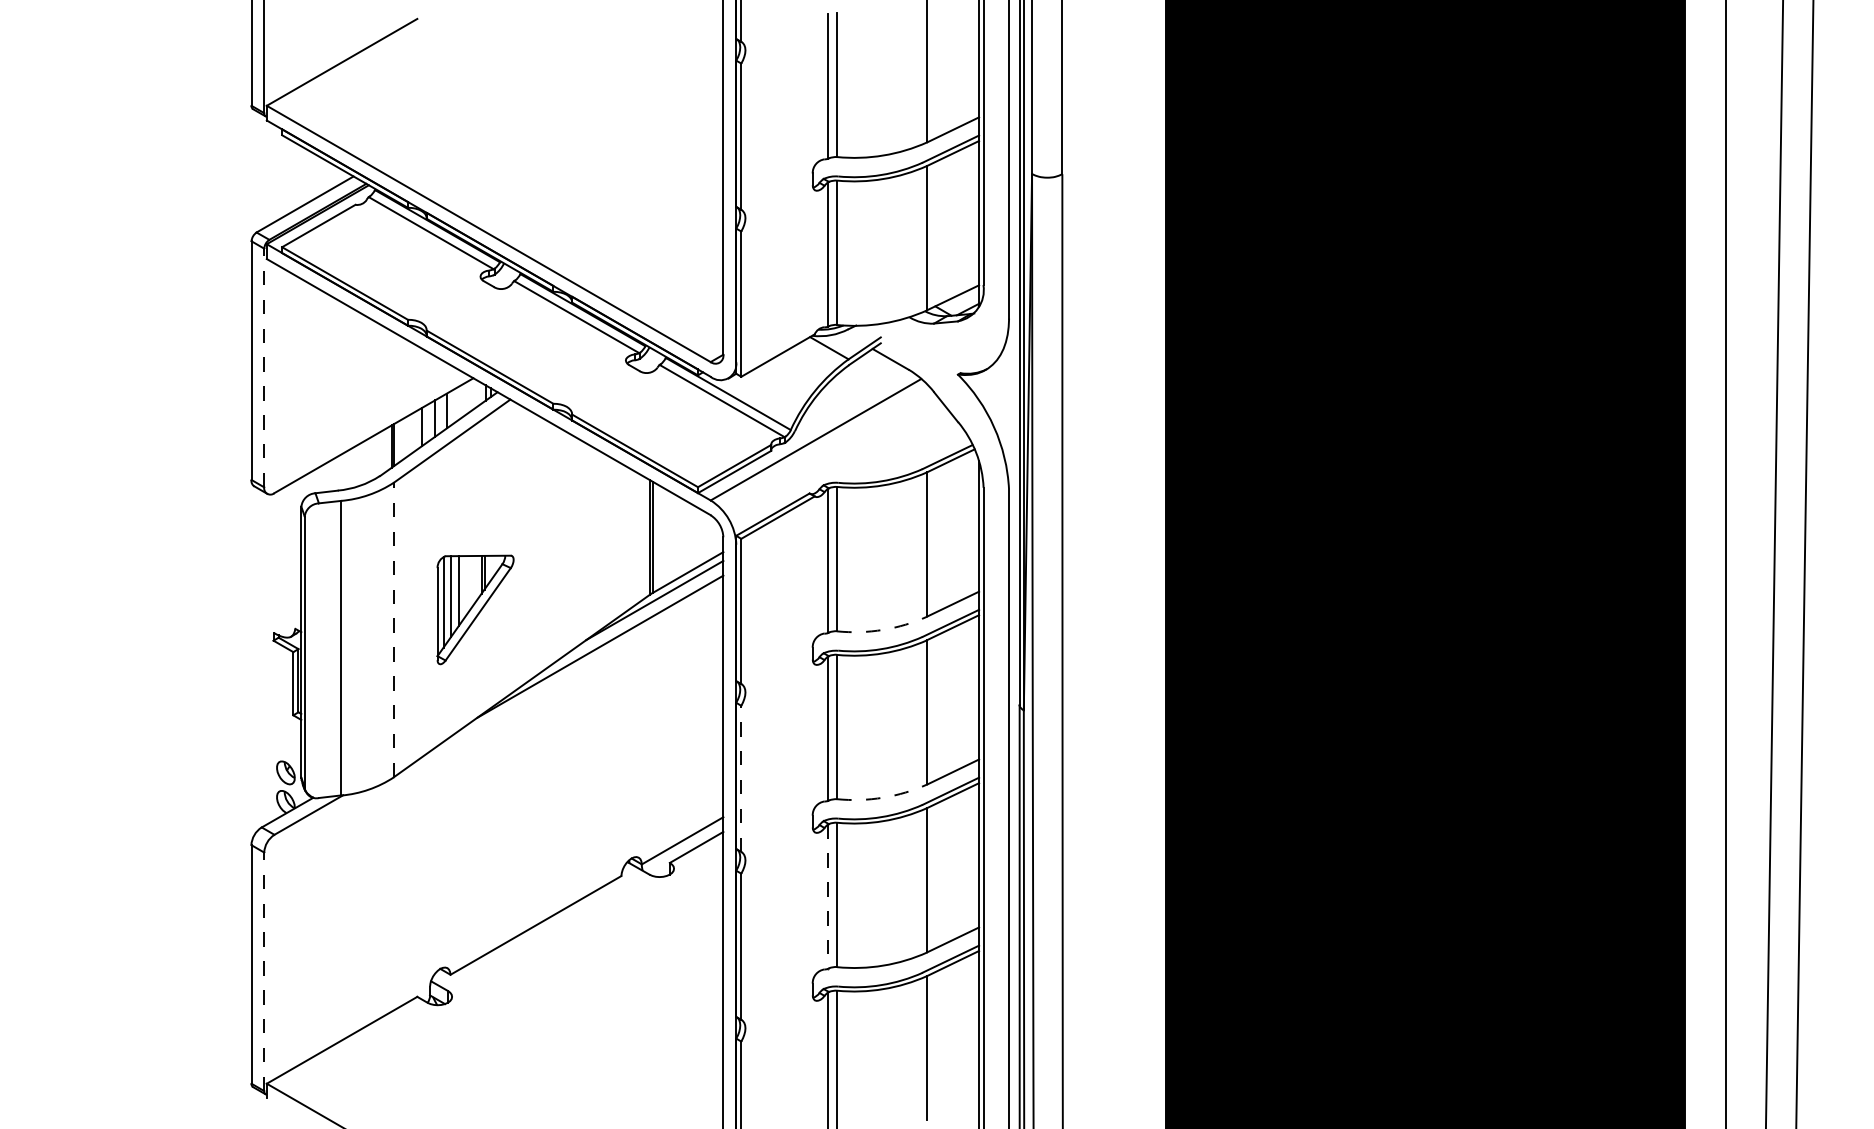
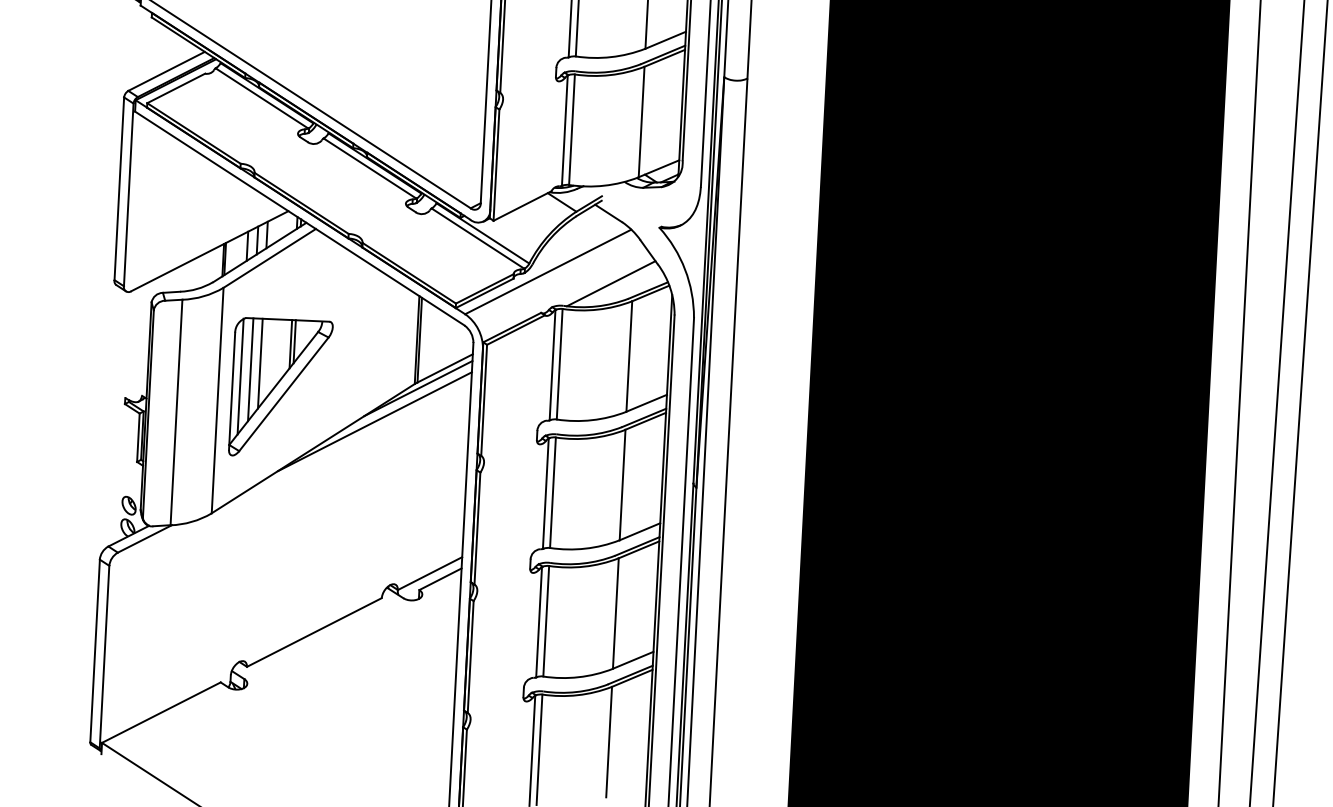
line: (264, 367) -> (128, 194), dashed -> solid
line: (898, 450) -> (610, 283), added
part: (475, 609) -> (280, 388), size x1.67
line: (394, 629) -> (217, 400), dashed -> solid
arc: (883, 629) -> (592, 419), dashed -> solid
line: (741, 778) -> (477, 528), dashed -> solid
arc: (883, 797) -> (585, 548), dashed -> solid
line: (828, 897) -> (539, 622), dashed -> solid
line: (264, 971) -> (104, 656), dashed -> solid

